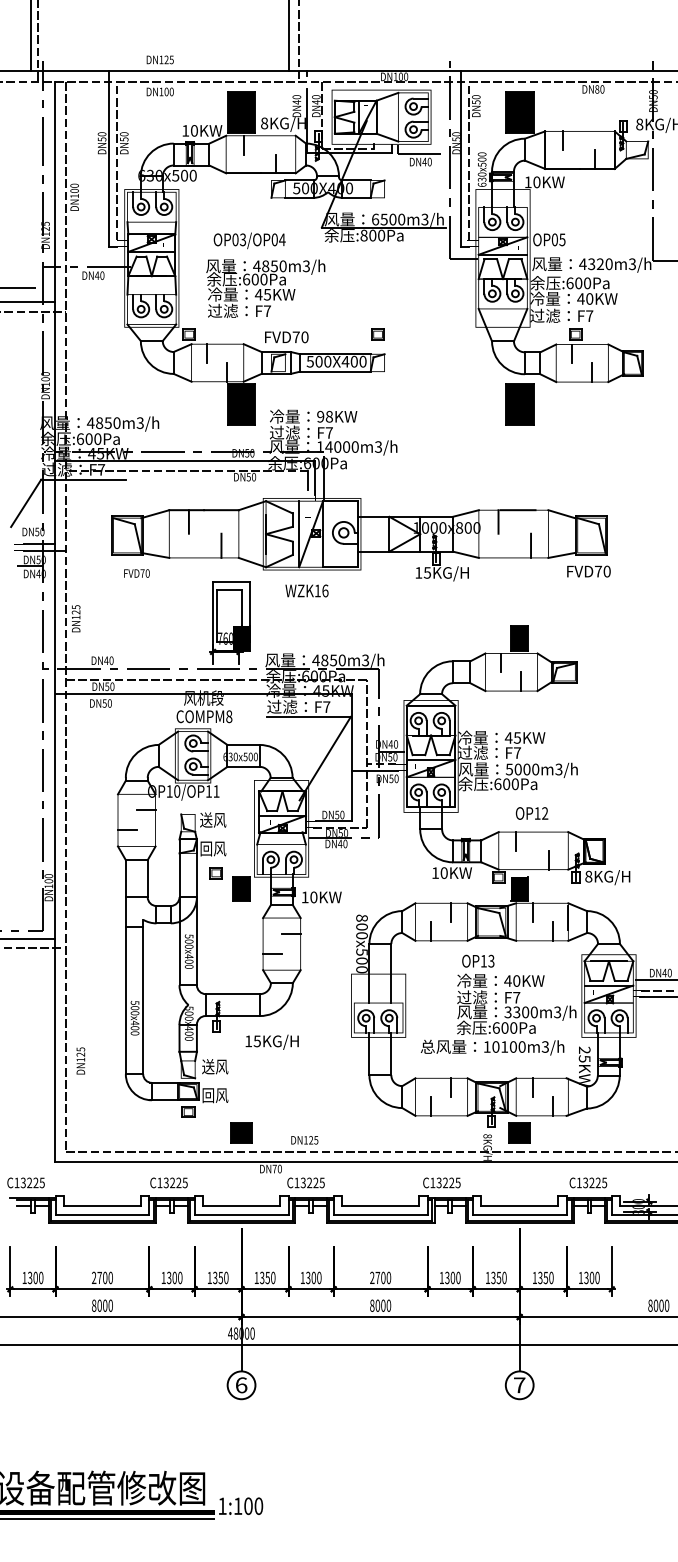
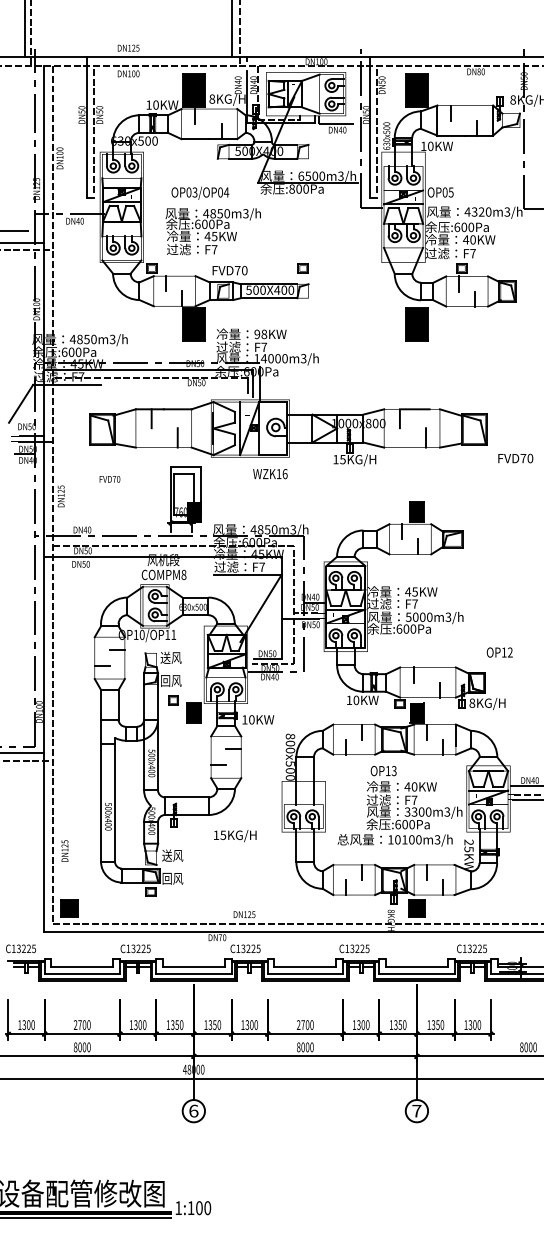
text: (588, 571) -> (515, 458), moved
text: (136, 573) -> (109, 479), moved
text: (306, 590) -> (269, 473), moved
text: (531, 813) -> (499, 652), moved
text: (271, 1041) -> (234, 835), moved
part: (241, 1132) -> (69, 908), moved

